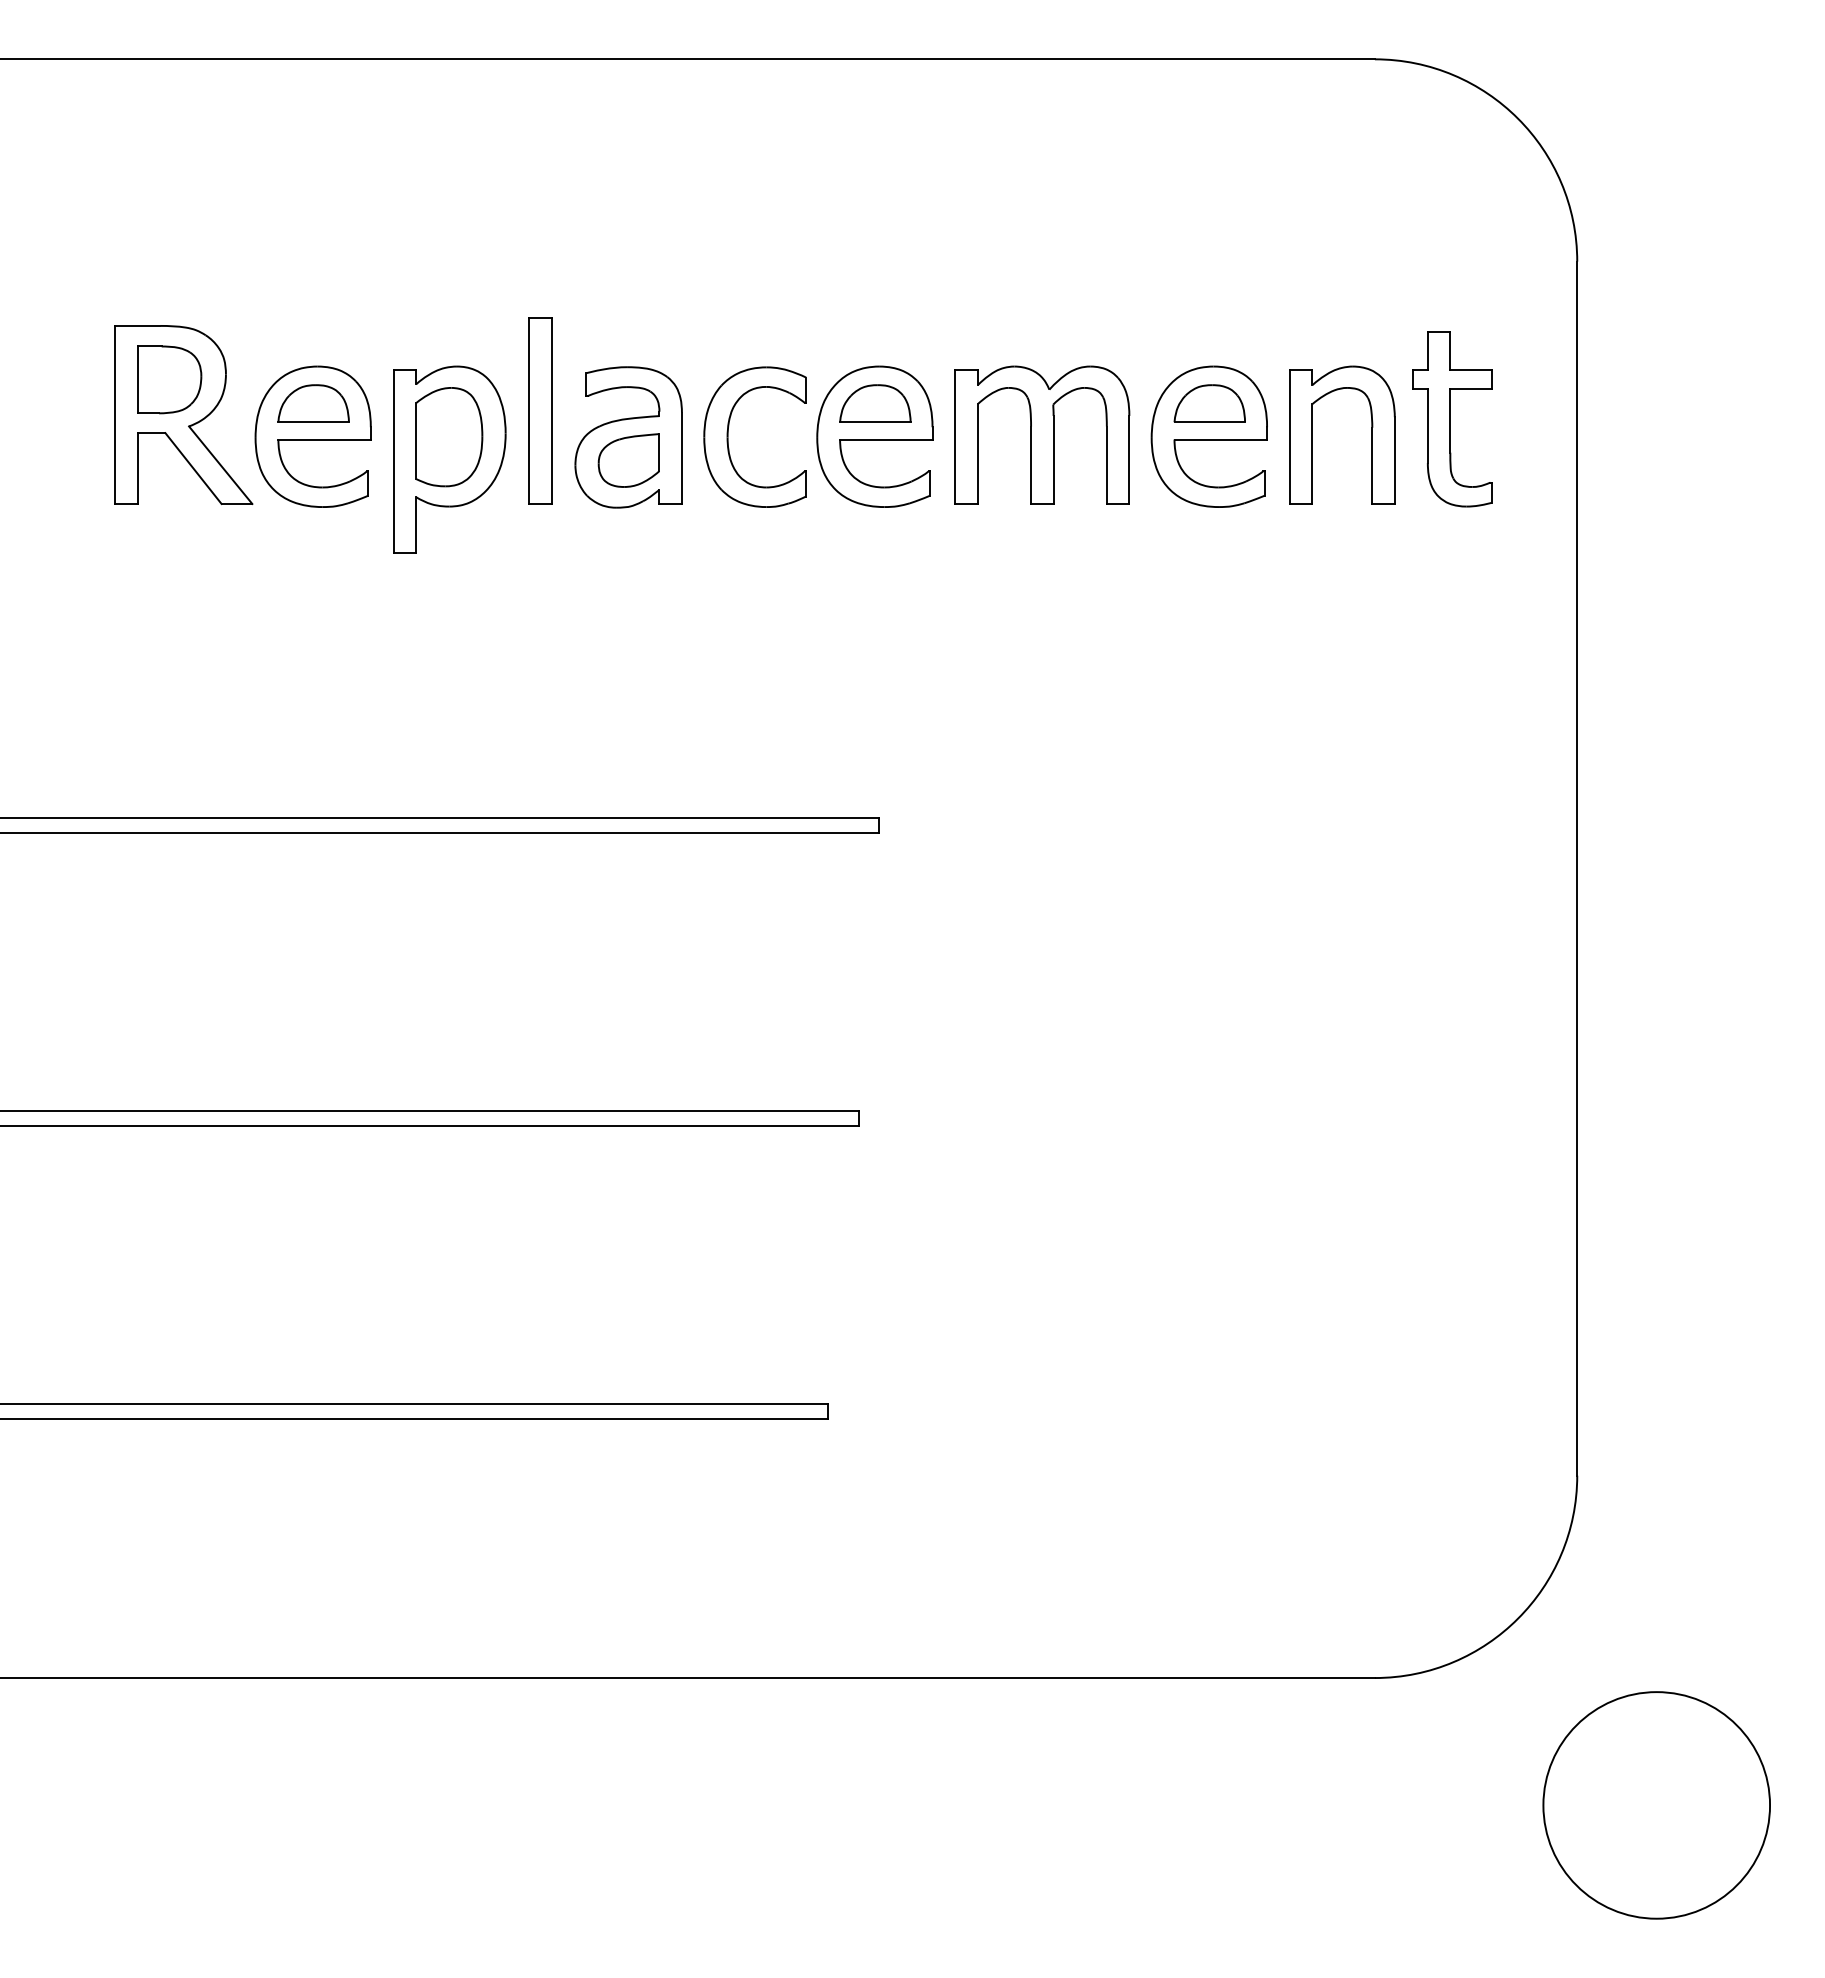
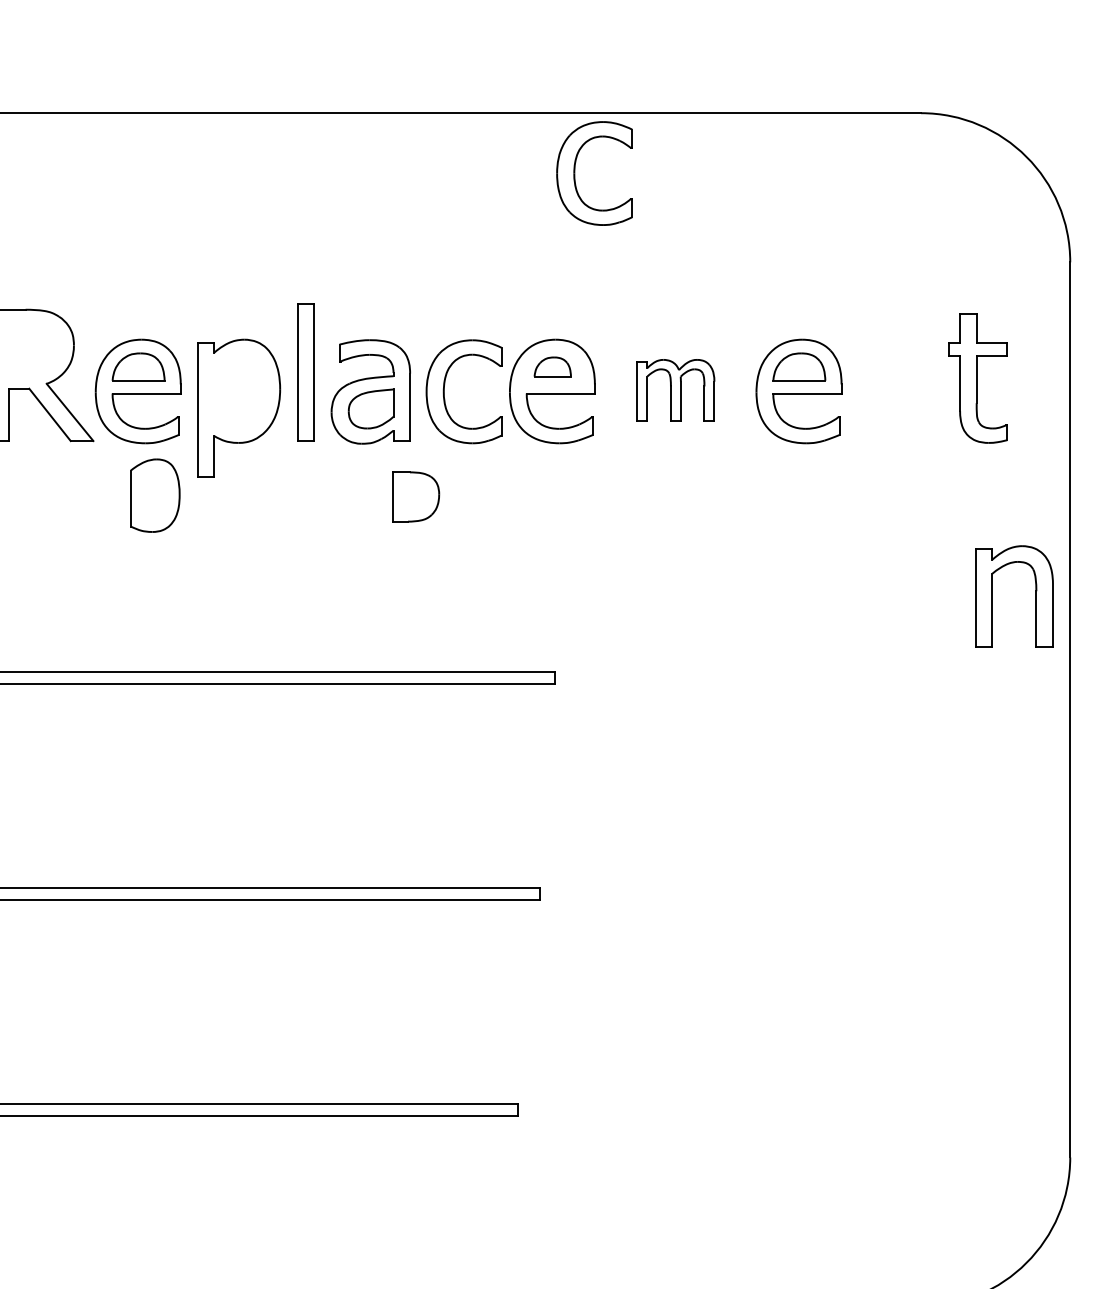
part: (905, 140) -> (574, 173), added
part: (169, 379) -> (415, 496), moved
part: (875, 403) -> (552, 366), size x0.7
part: (1042, 434) -> (675, 389), size x0.6
part: (1371, 434) -> (1035, 596), moved
part: (449, 437) -> (155, 495), moved

